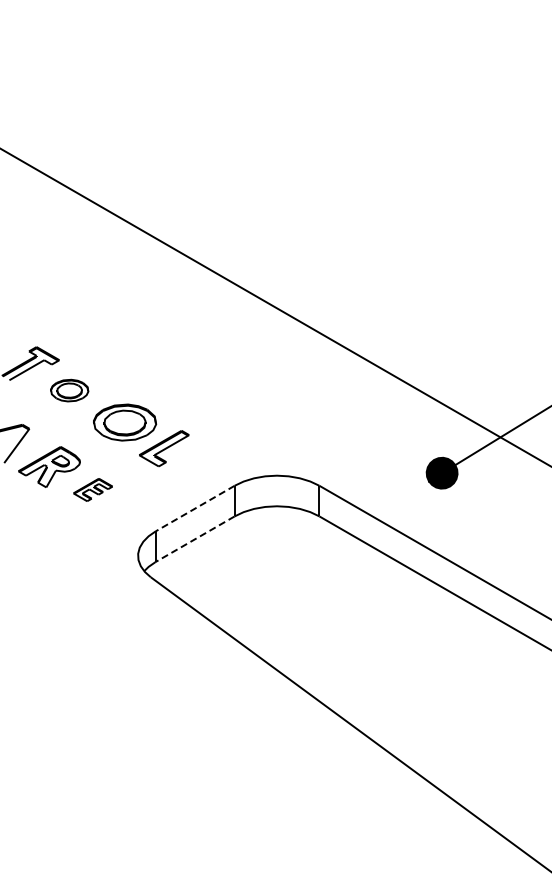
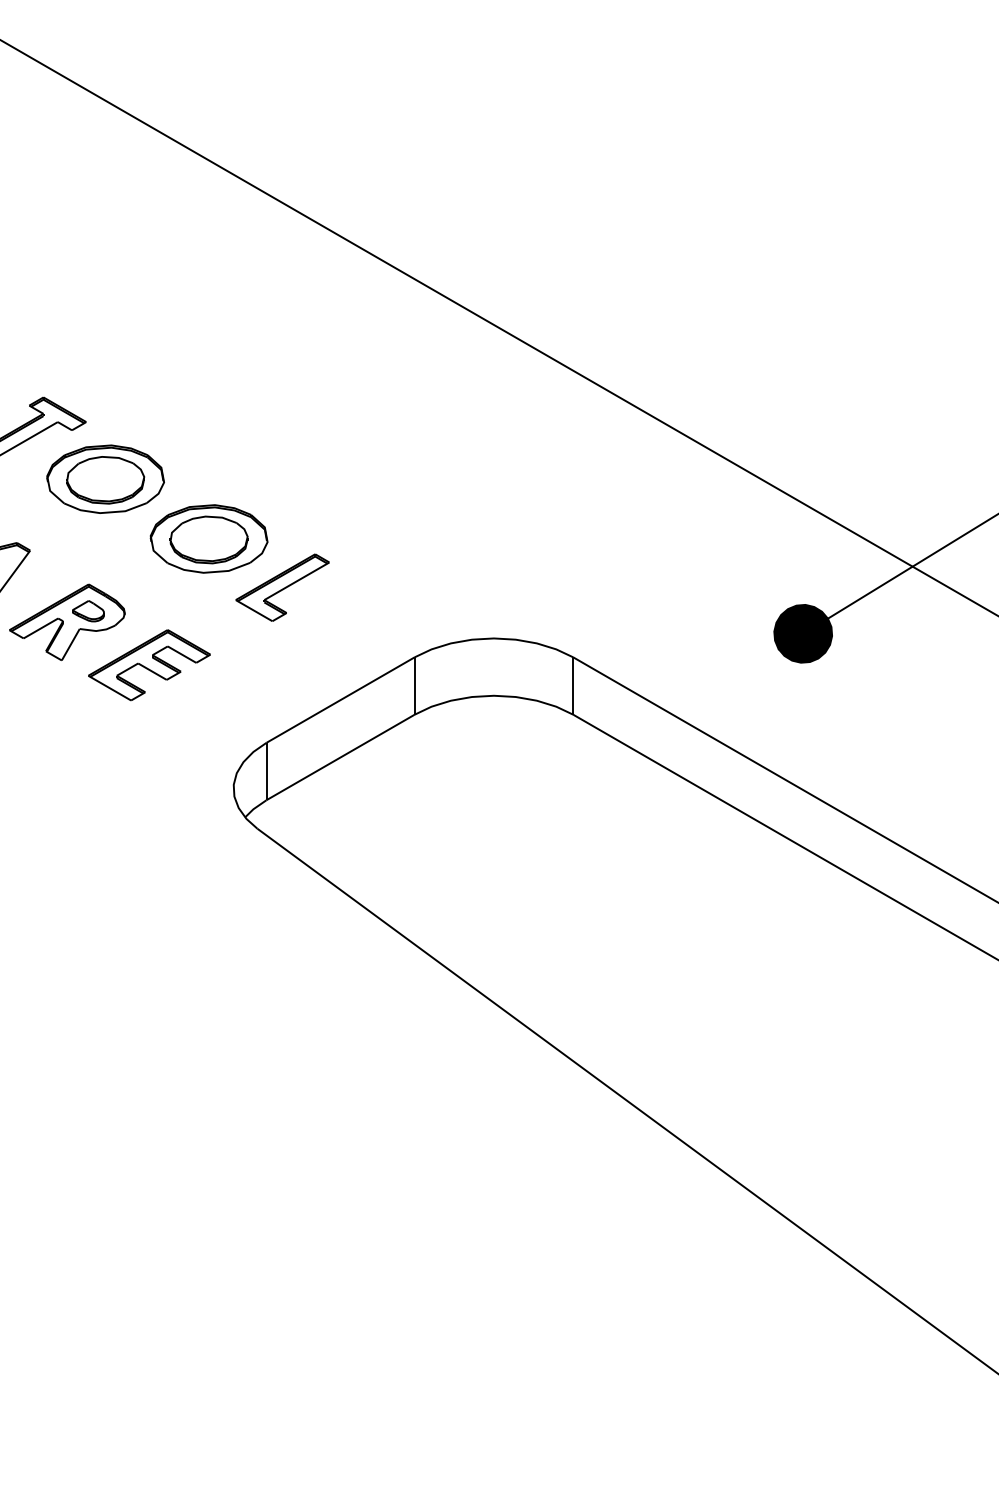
part: (69, 390) -> (105, 478), size x1.67
part: (92, 489) -> (148, 664), size x1.67
line: (195, 508) -> (341, 699), dashed -> solid
line: (195, 539) -> (341, 758), dashed -> solid

